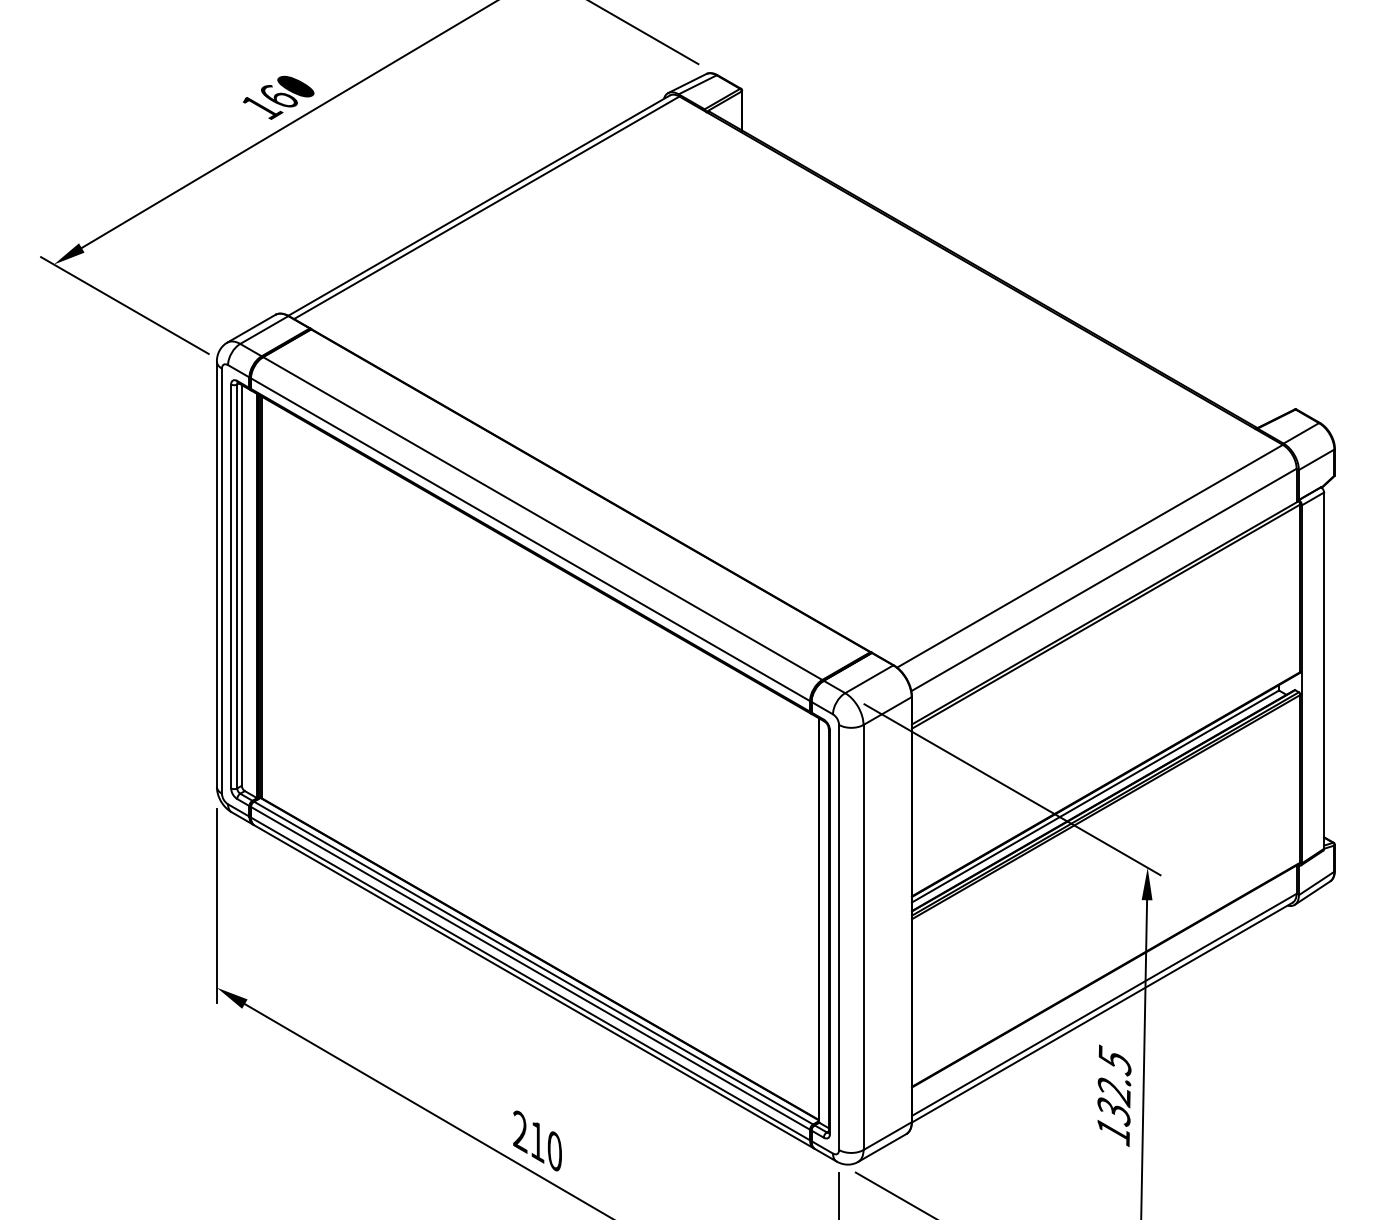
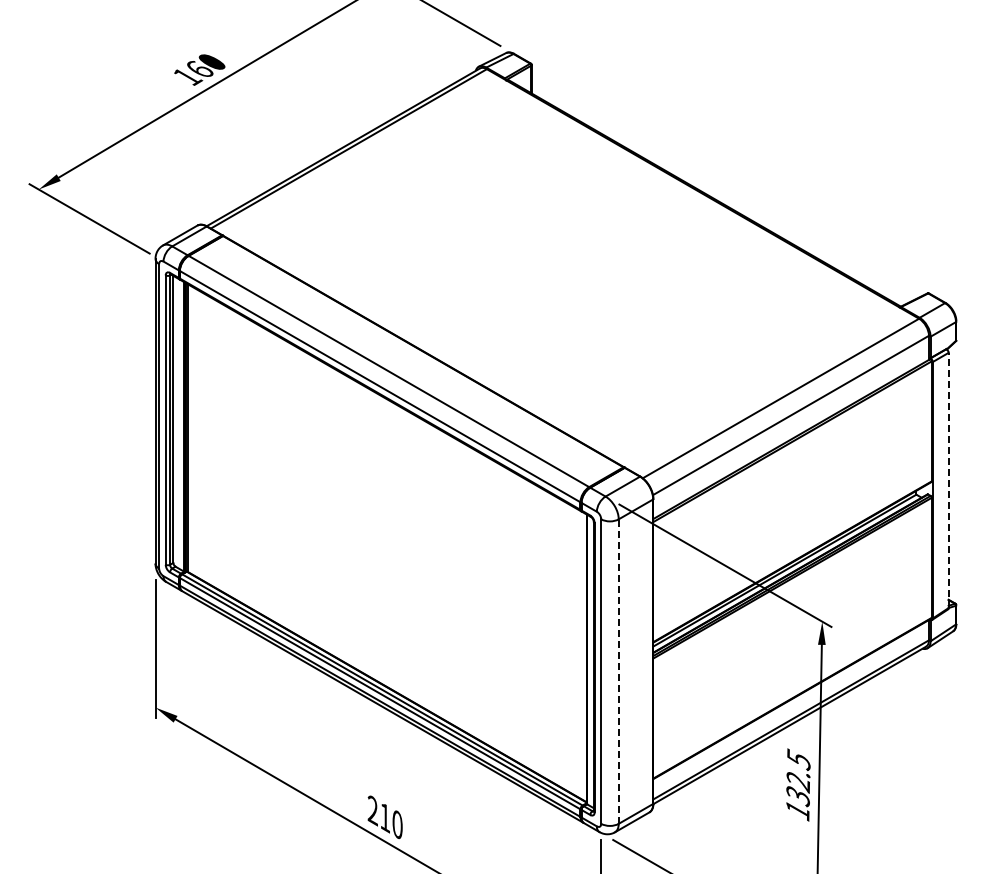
line: (1323, 670) -> (948, 480), solid -> dashed
line: (863, 937) -> (618, 671), solid -> dashed

